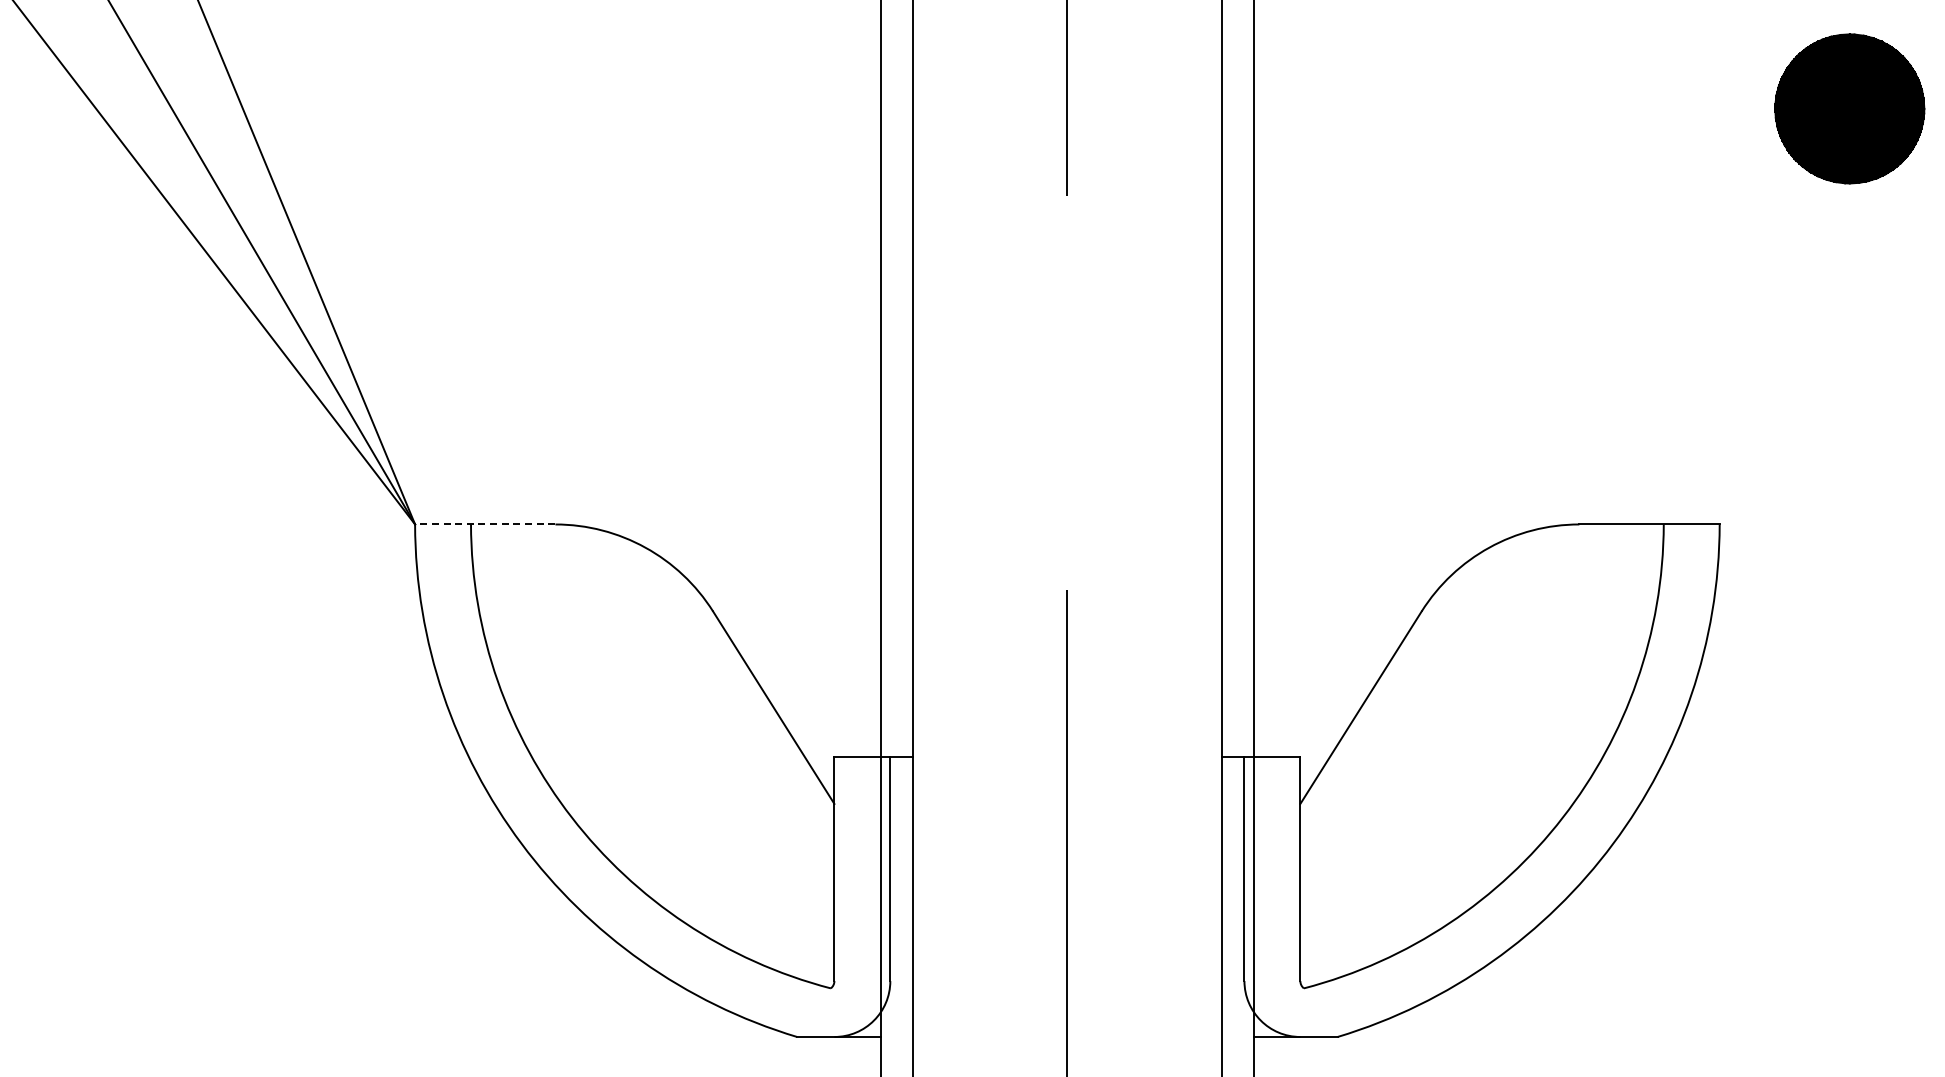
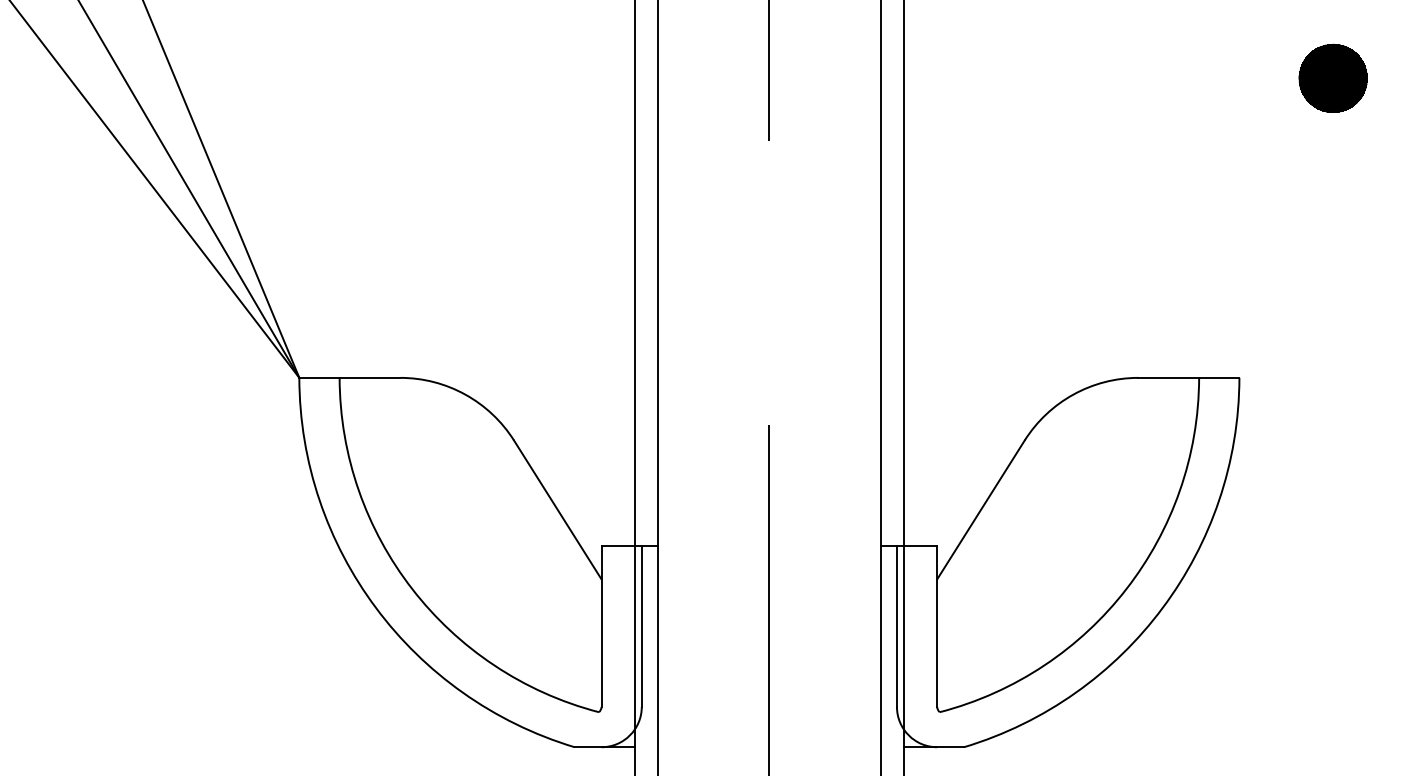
part: (1849, 108) -> (1332, 78), size x0.62
line: (484, 524) -> (349, 377), dashed -> solid

